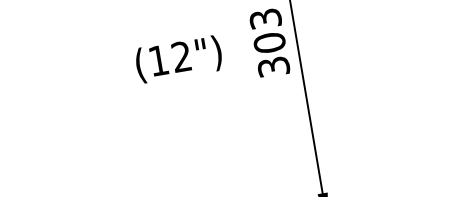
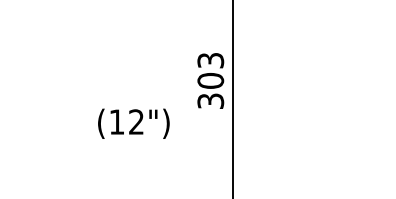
text: (178, 59) -> (133, 123), moved

